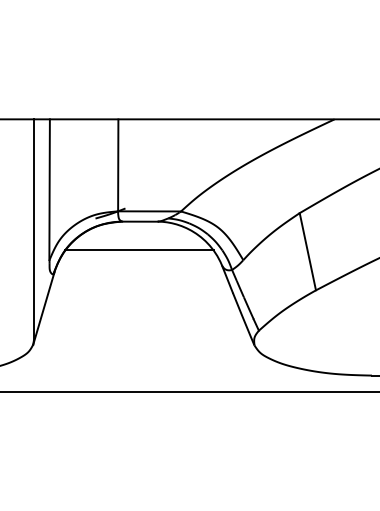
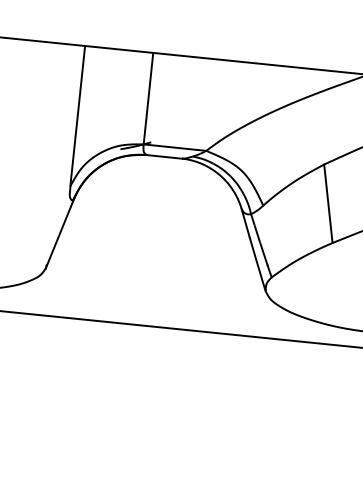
line: (33, 230) -> (57, 154), removed
line: (139, 250) -> (161, 185), removed

